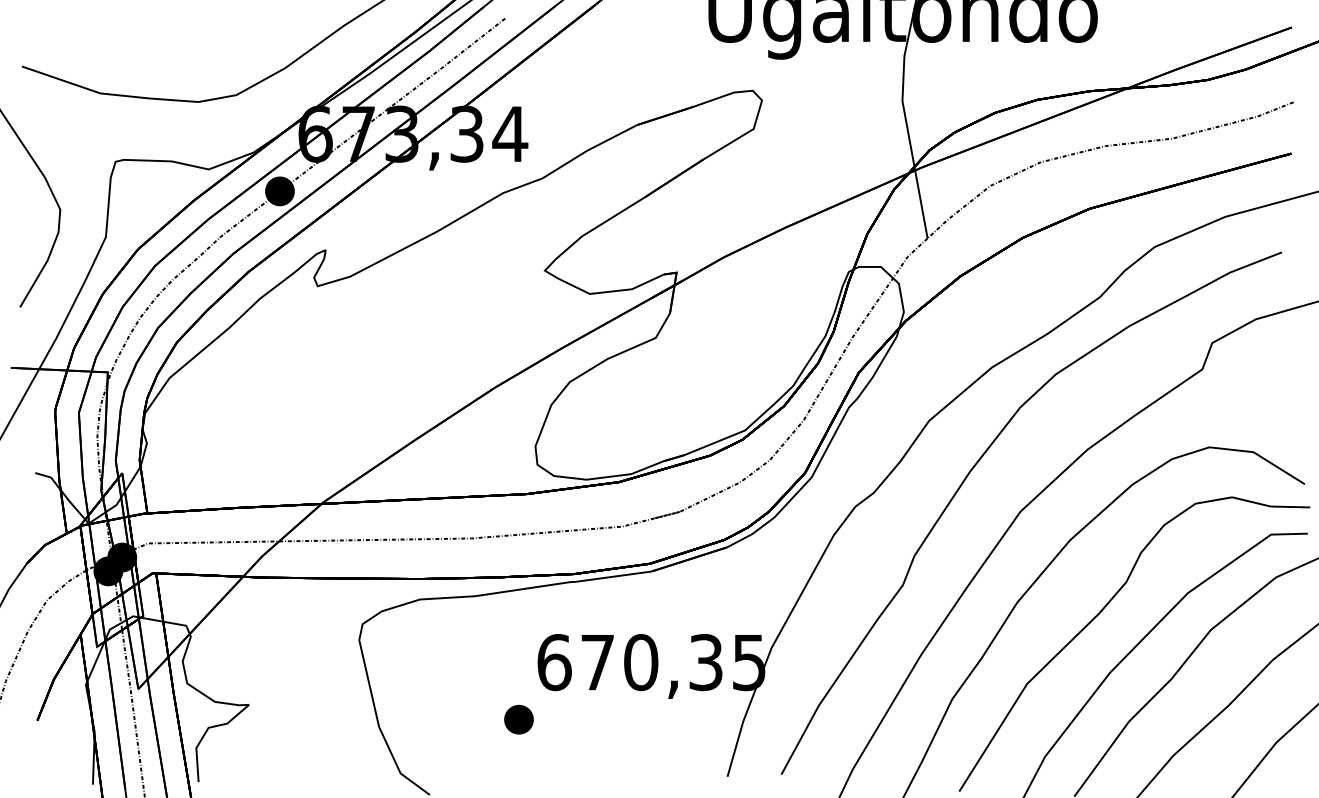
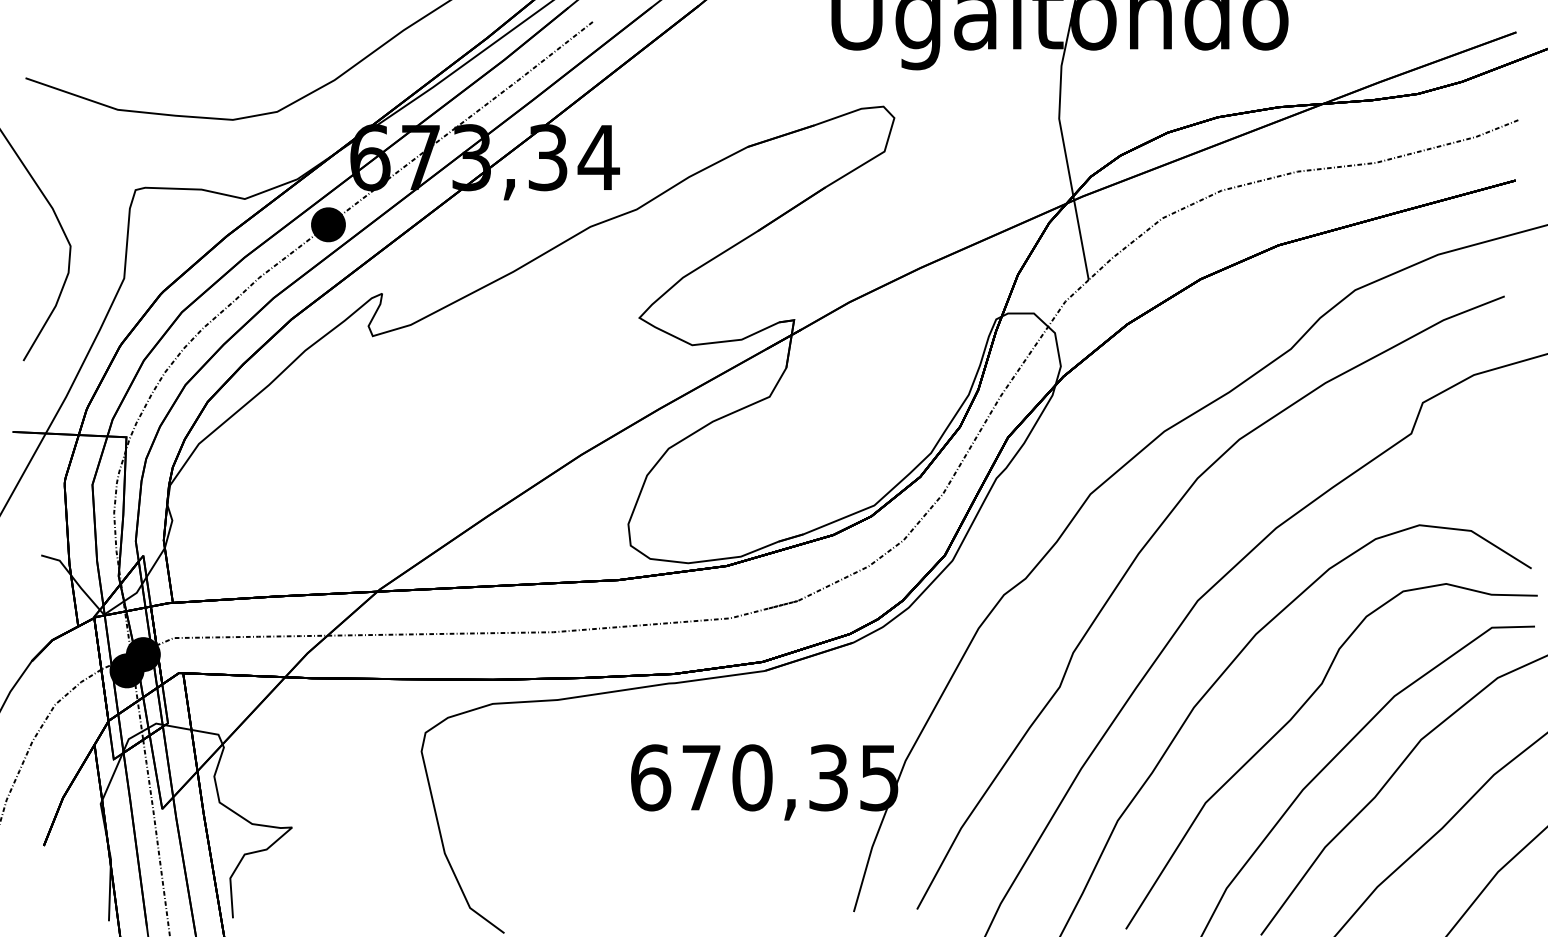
part: (518, 719) -> (608, 844), removed

